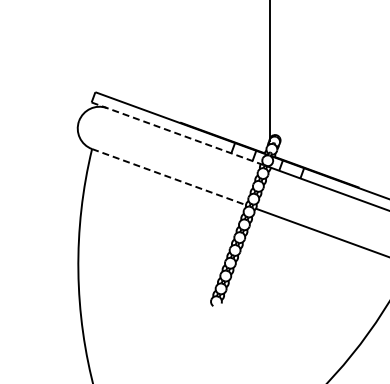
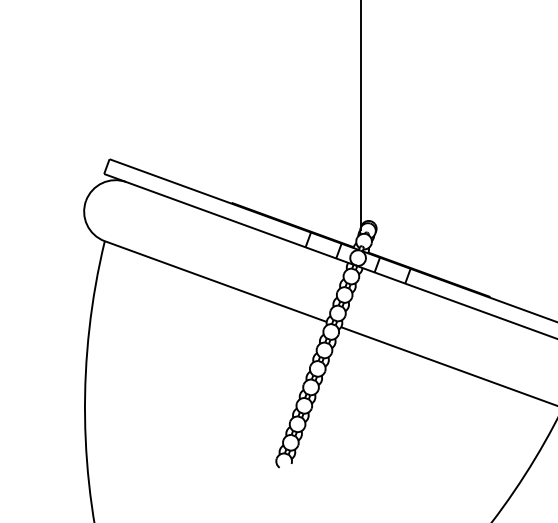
line: (178, 133) -> (229, 218), dashed -> solid
line: (169, 177) -> (216, 282), dashed -> solid

